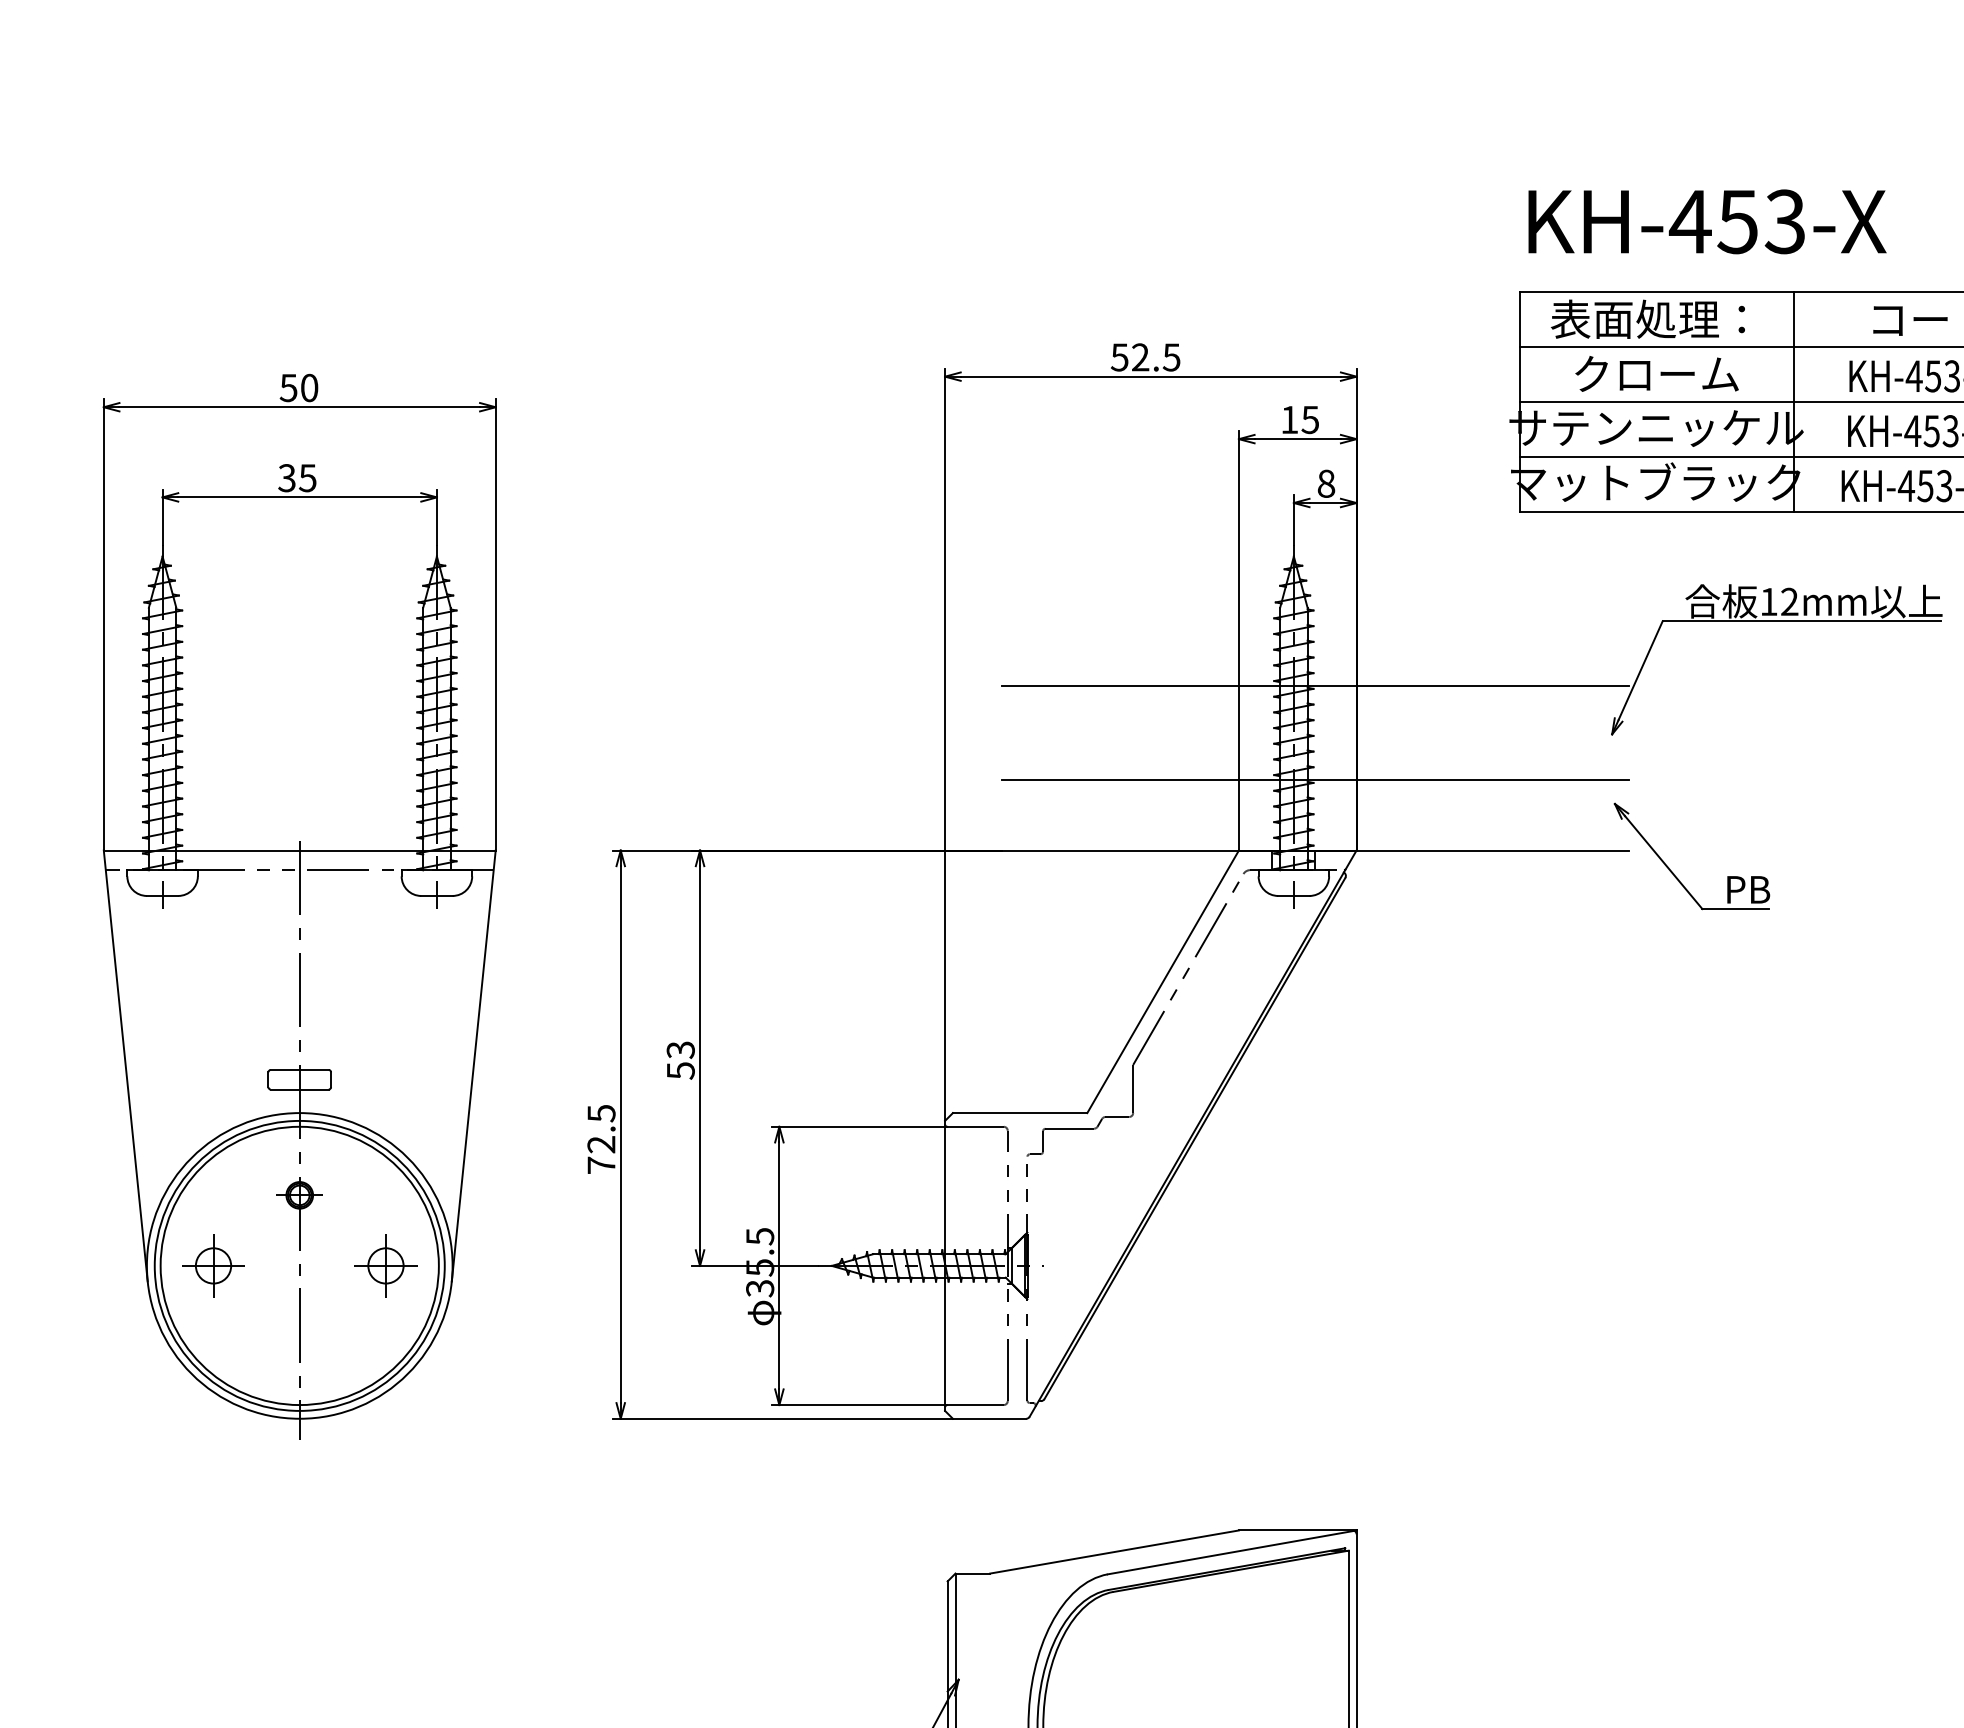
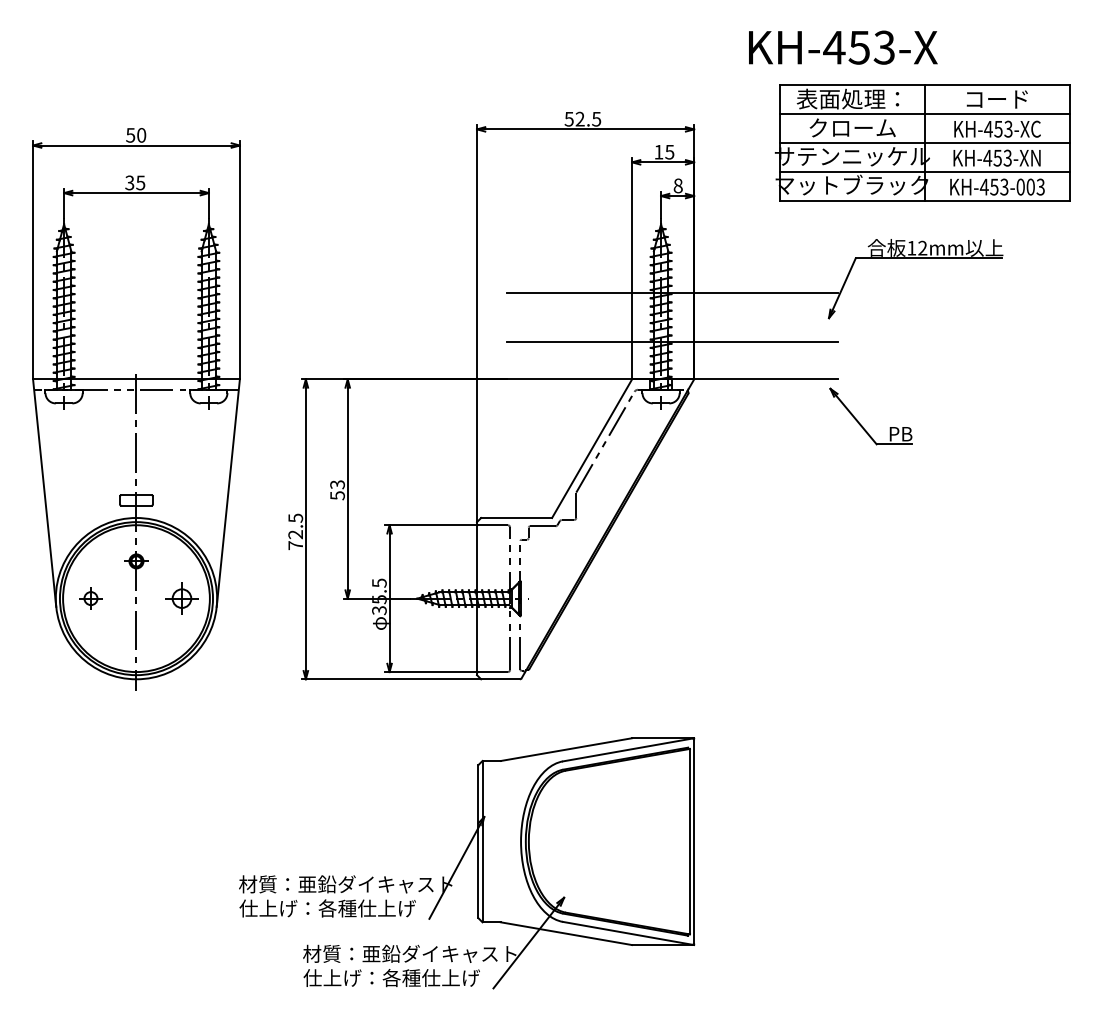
text: (1707, 221) -> (843, 47), moved
part: (1673, 871) -> (861, 424), moved
part: (212, 1265) -> (90, 598), size x0.7

